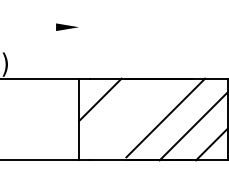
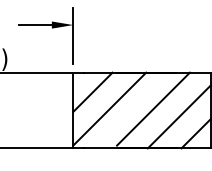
line: (38, 27) -> (35, 25), added
line: (79, 38) -> (73, 35), added
line: (118, 117) -> (109, 108), added

